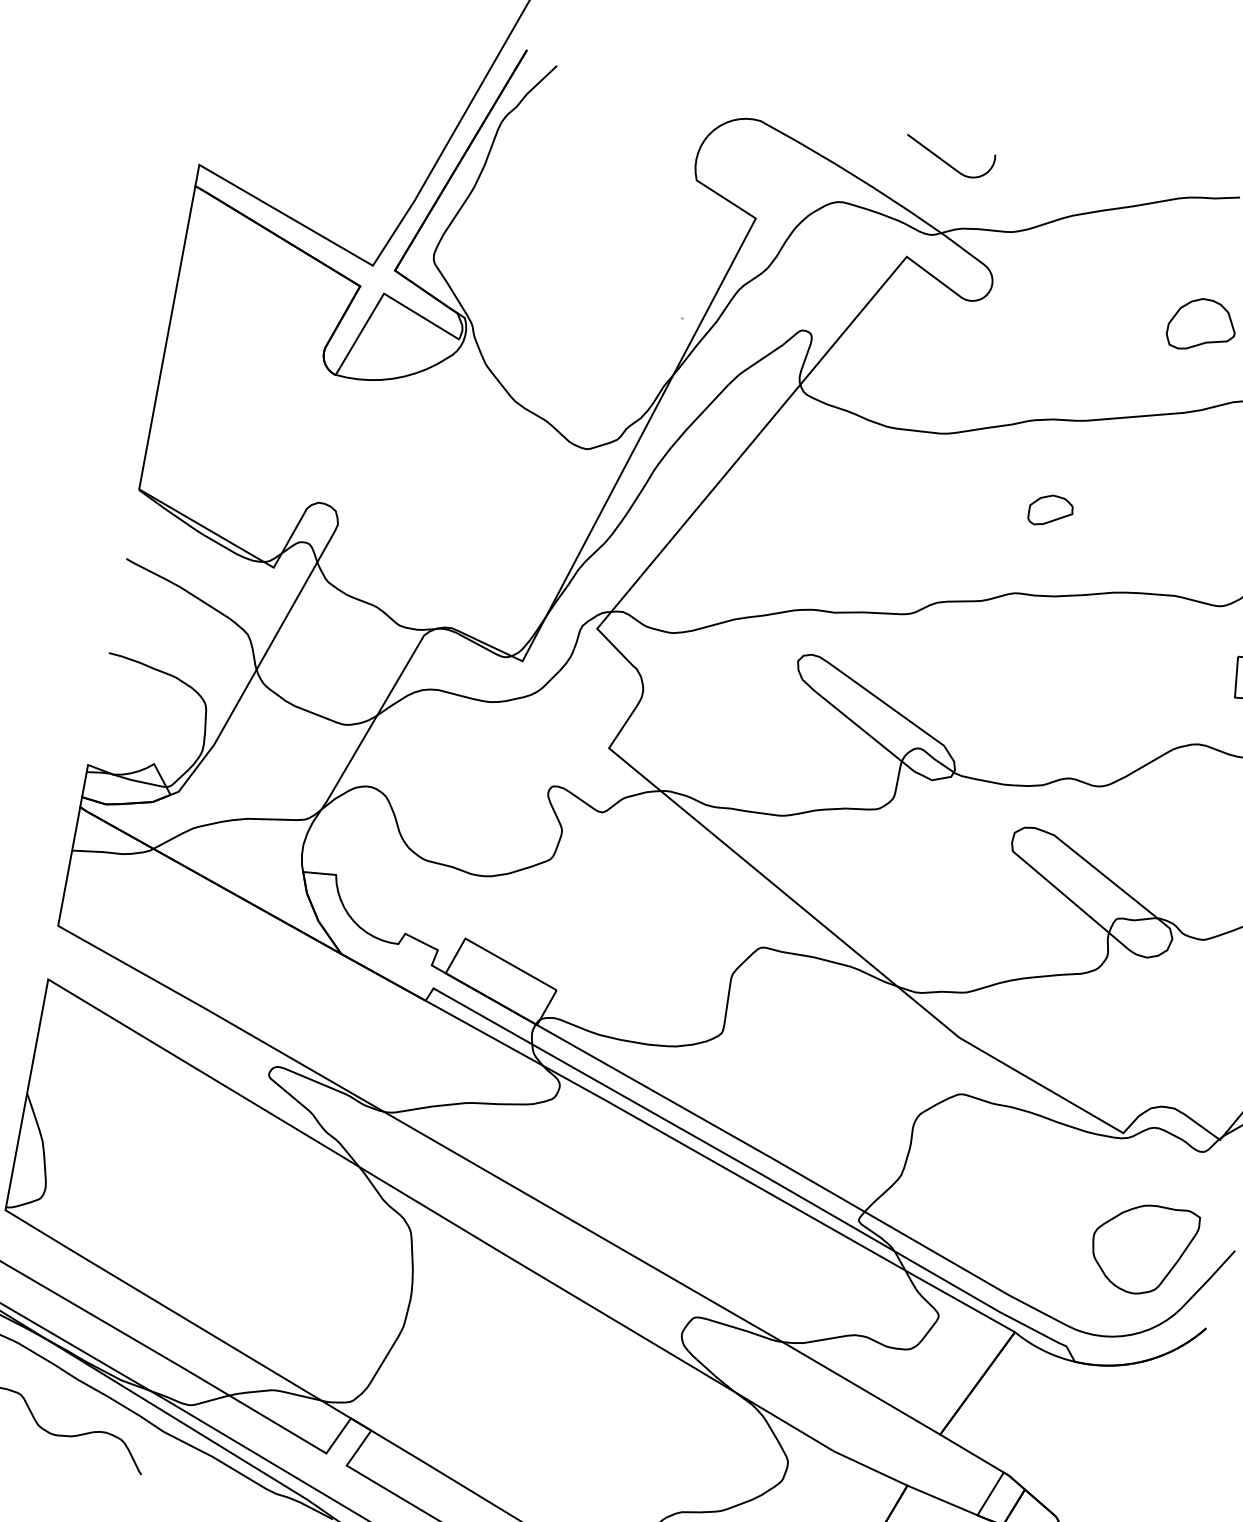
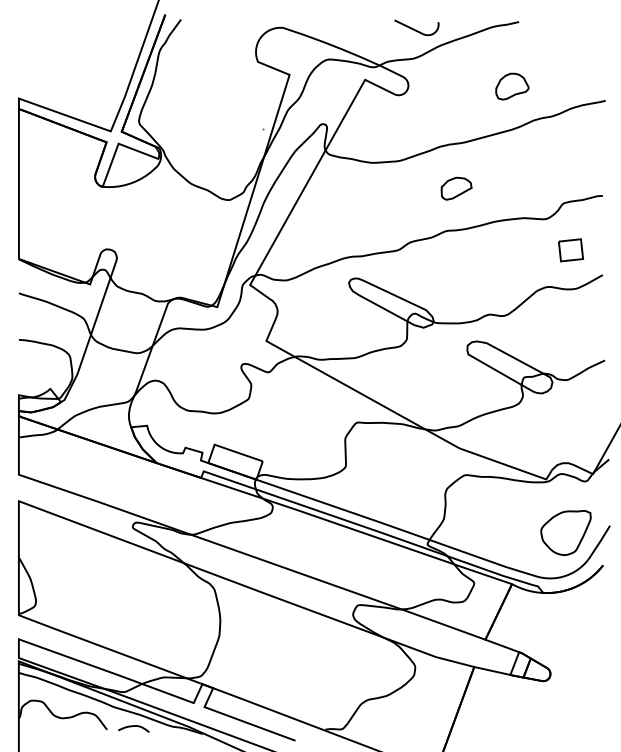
curve: (948, 161) -> (416, 29), moved
part: (1050, 510) -> (456, 188), size x1.43
curve: (193, 1479) -> (132, 727), added

